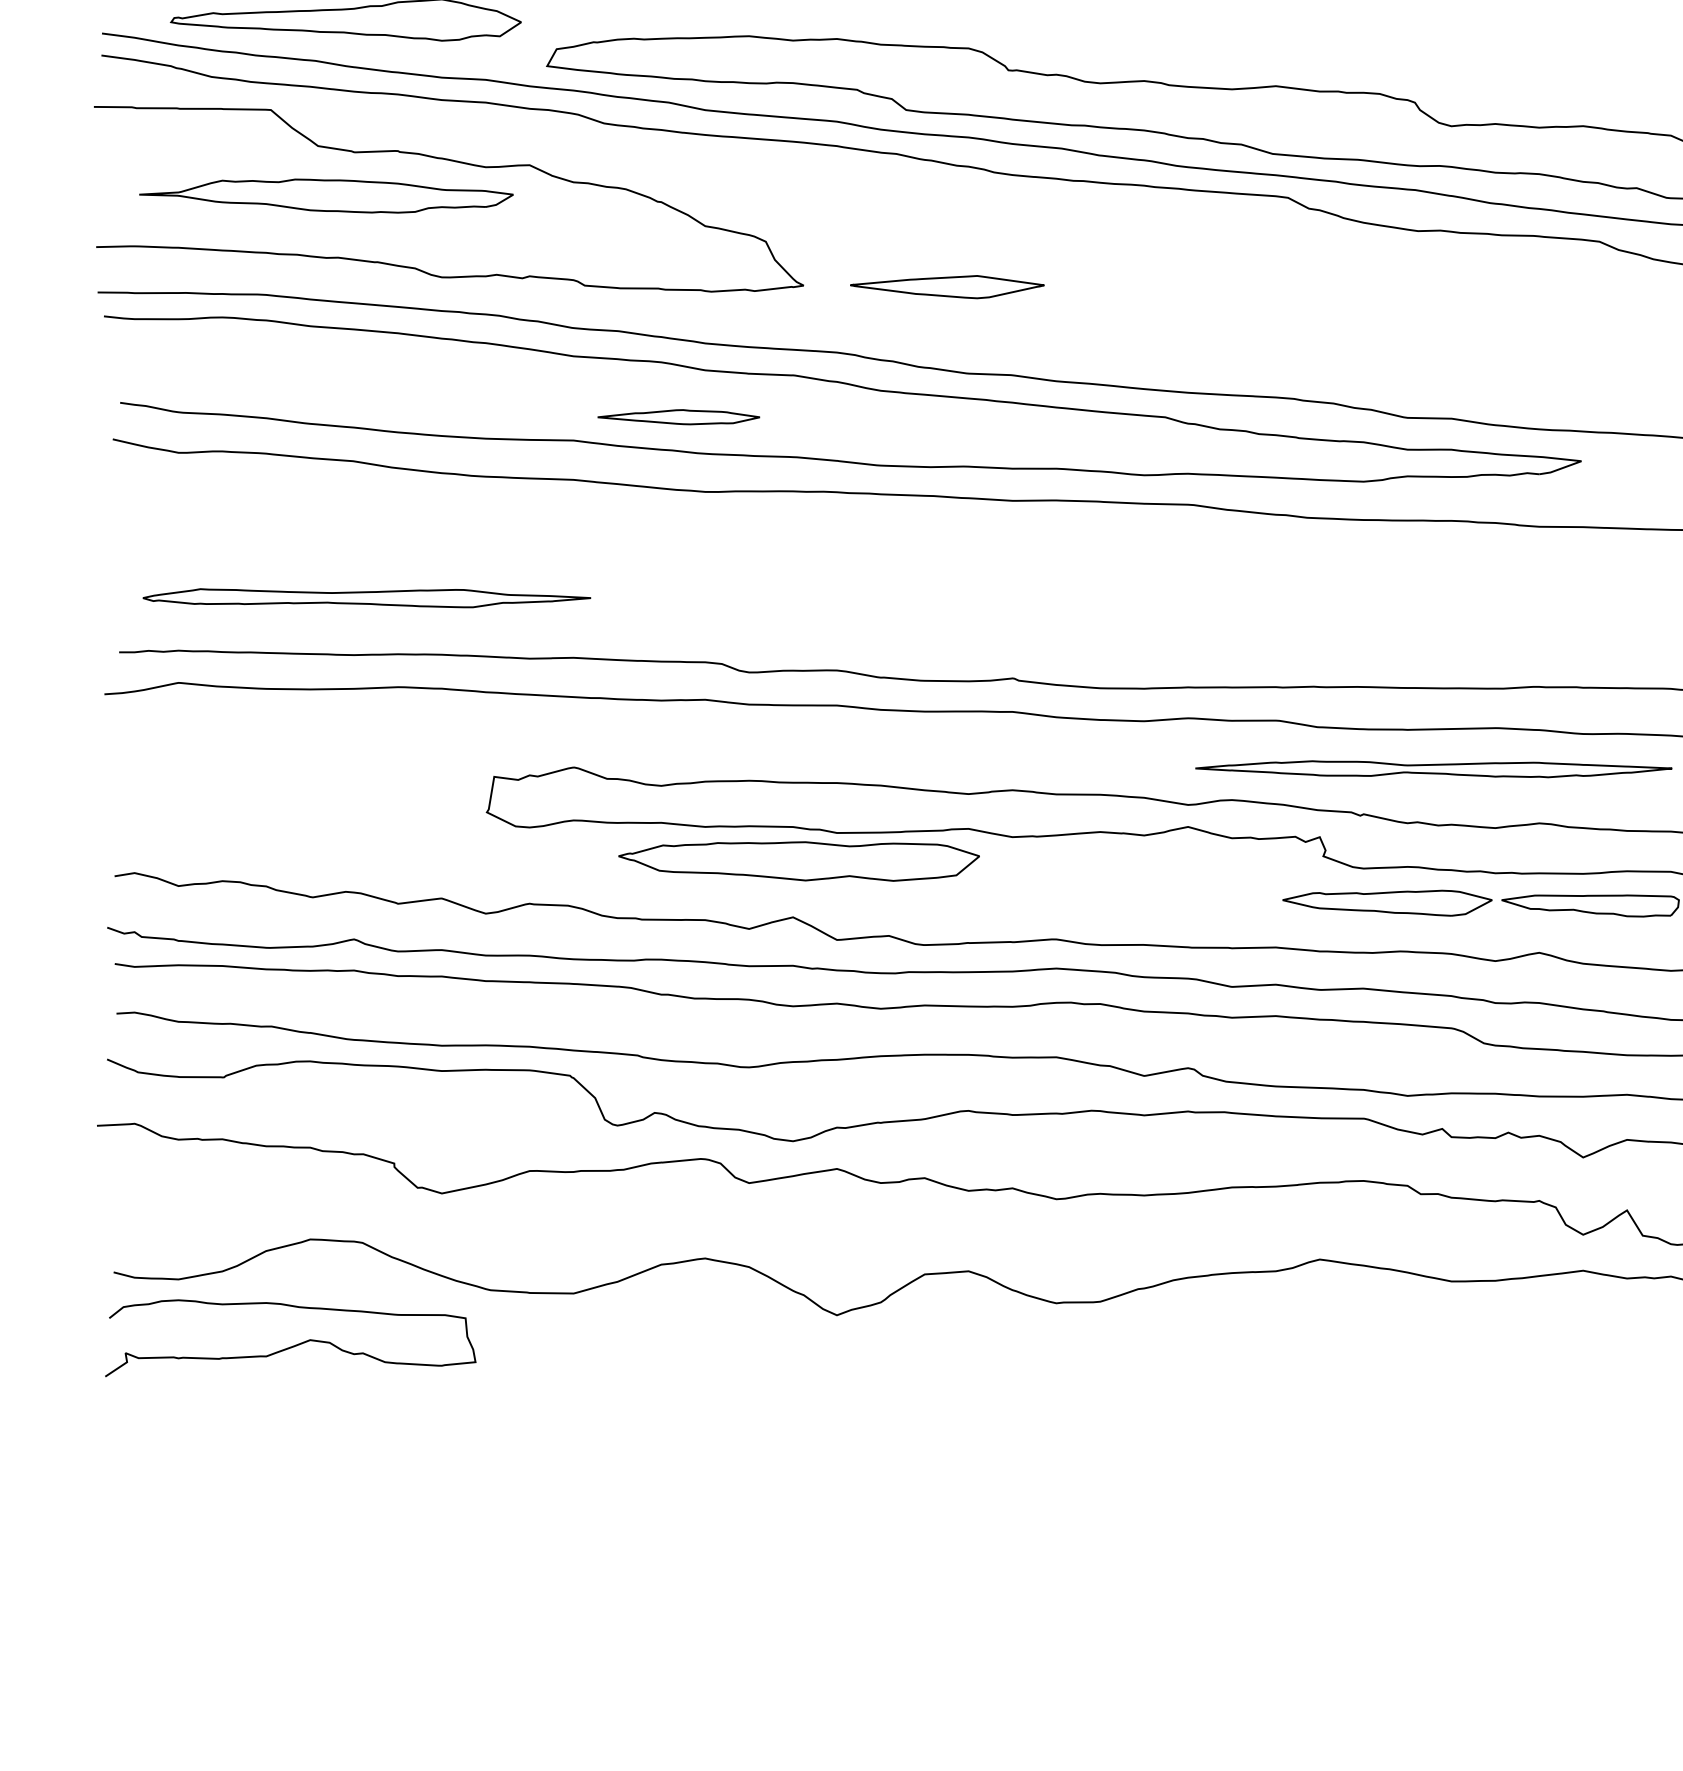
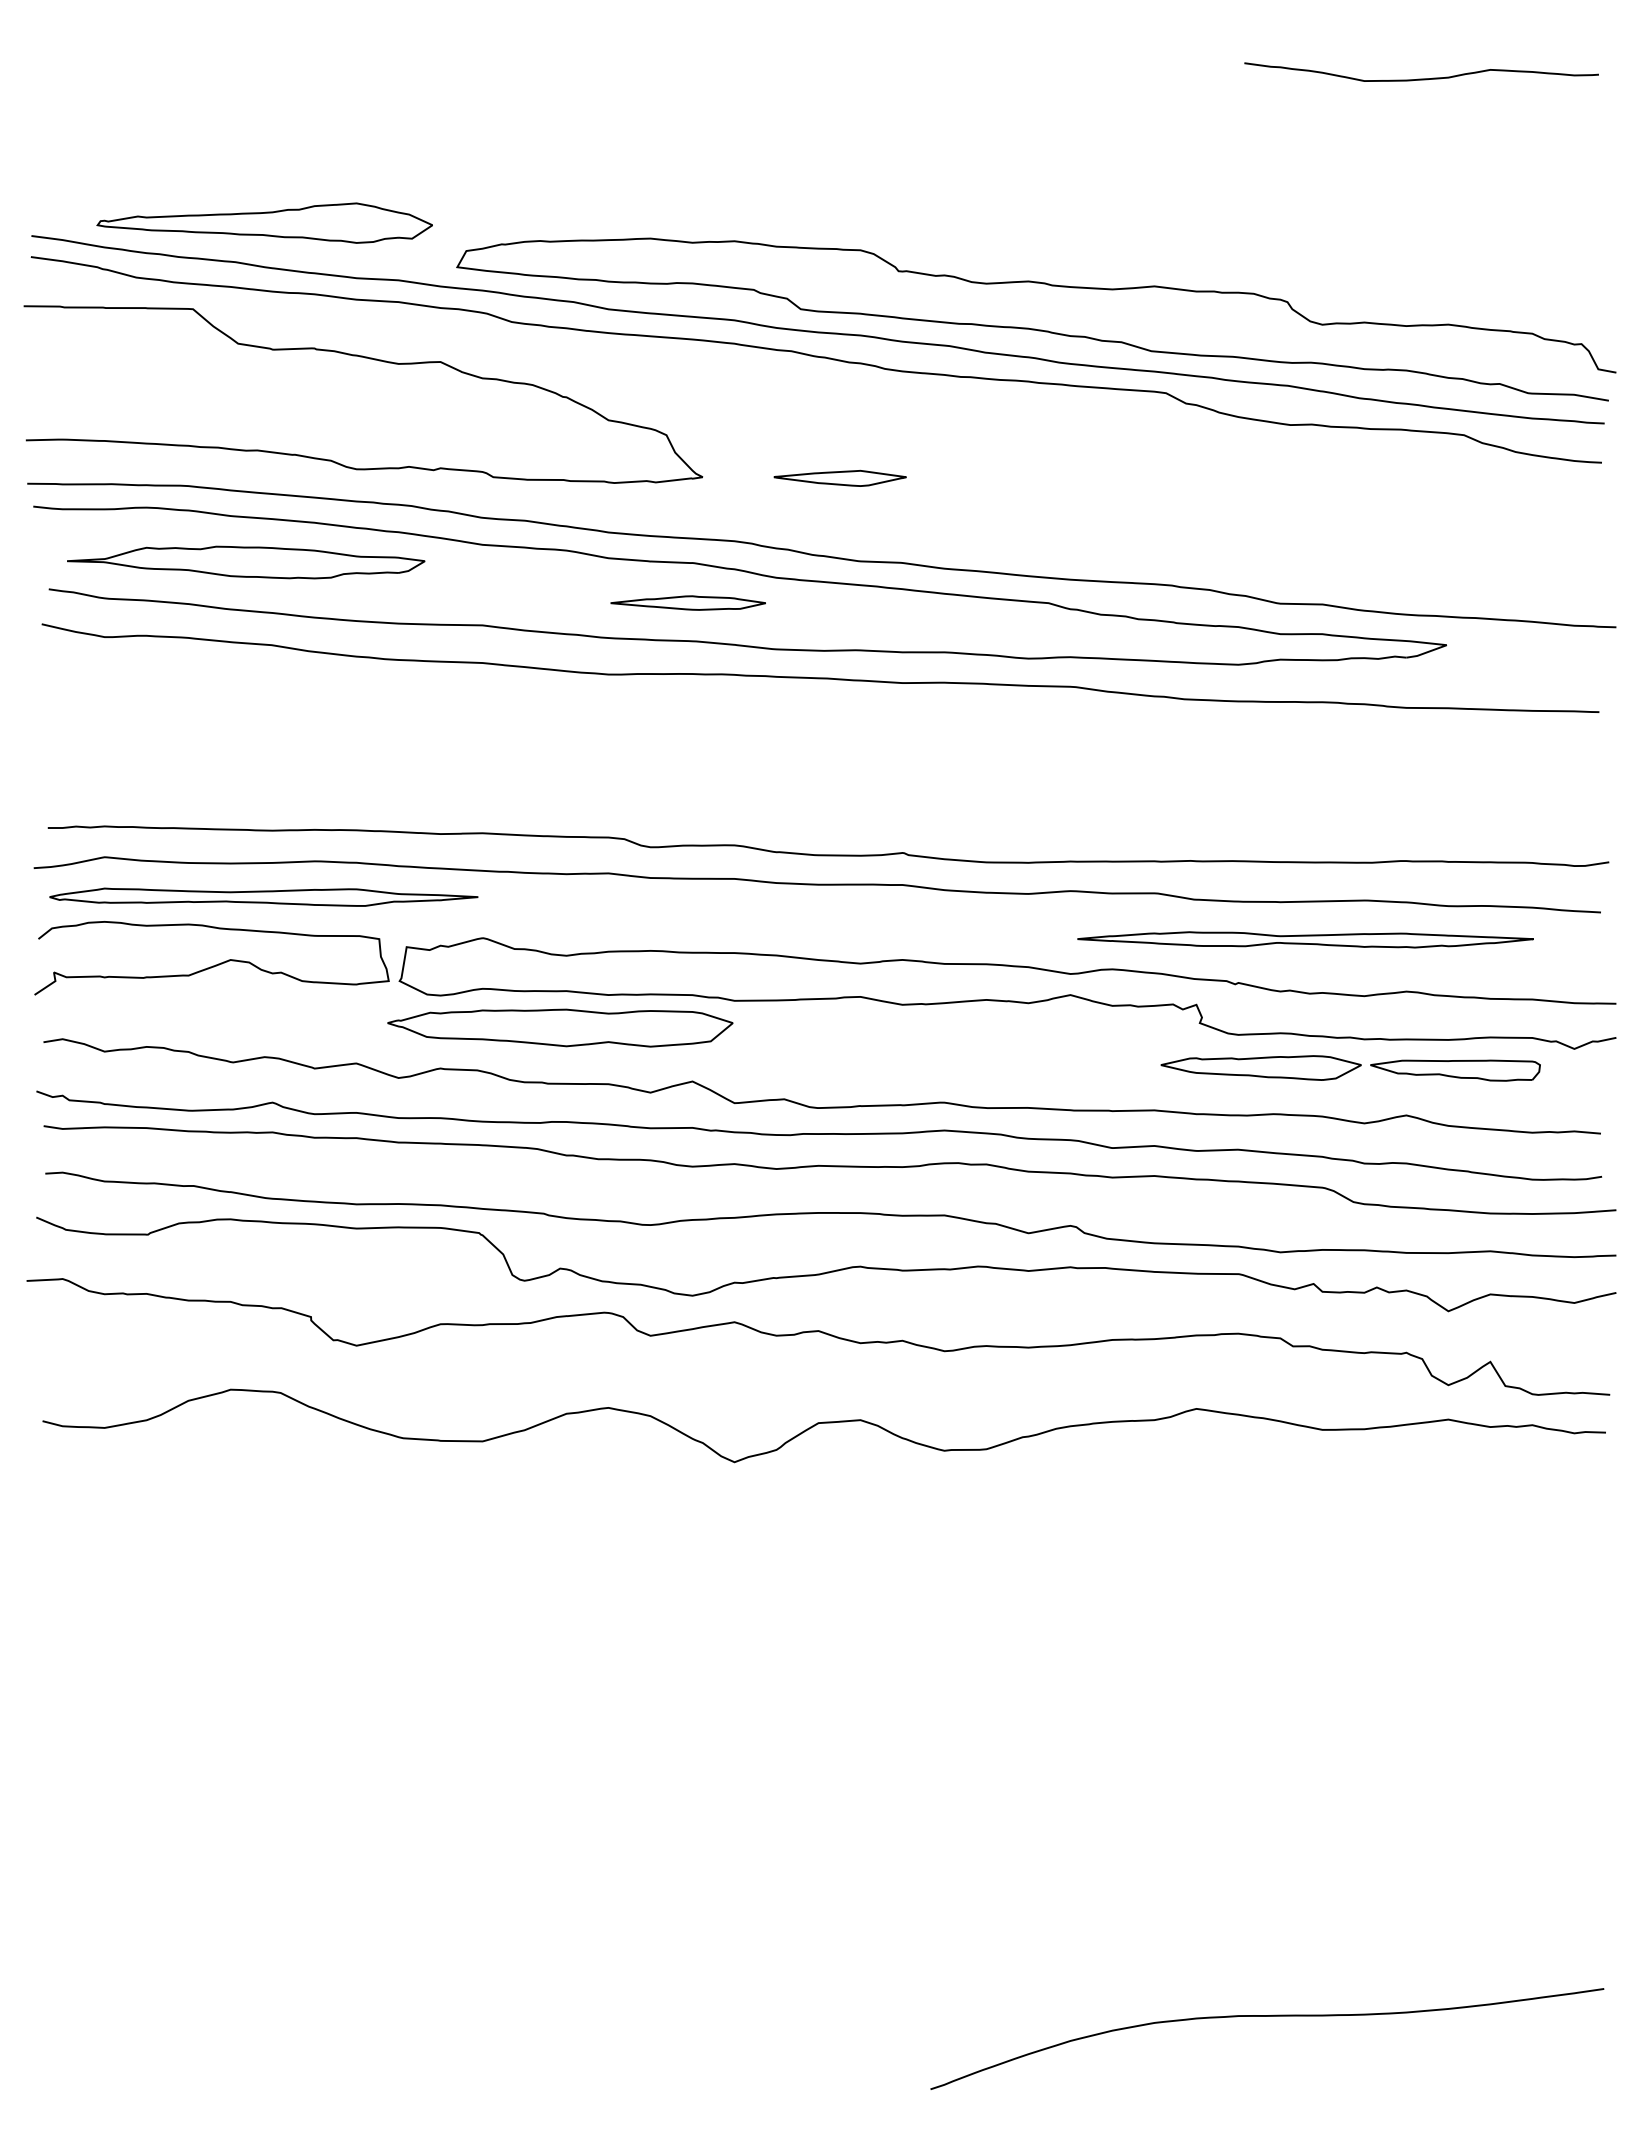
part: (326, 196) -> (246, 562), moved
part: (946, 285) -> (839, 477), size x0.71
part: (678, 416) -> (687, 602), moved
part: (366, 597) -> (263, 896), moved
part: (799, 860) -> (560, 1027), moved
curve: (294, 1344) -> (215, 964), moved

